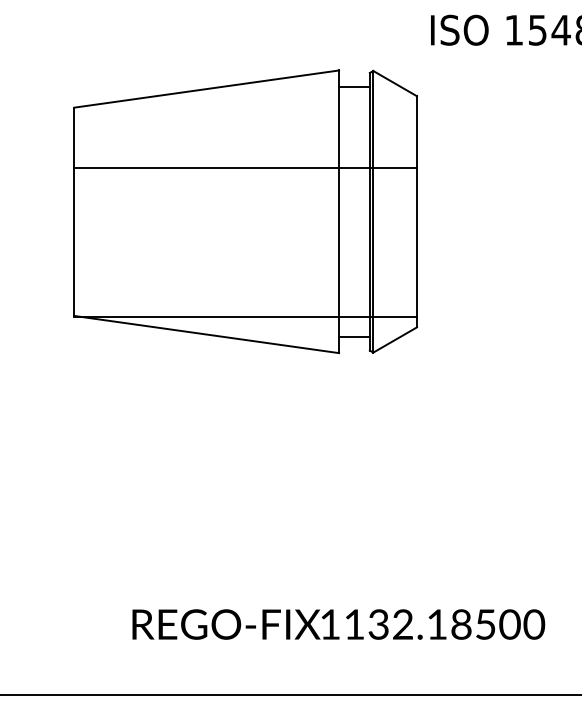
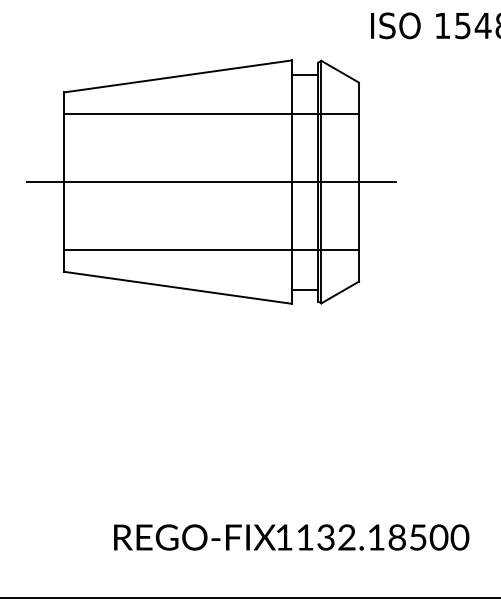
line: (245, 167) -> (211, 113), moved
line: (245, 211) -> (211, 181), added
line: (245, 317) -> (211, 250), moved

